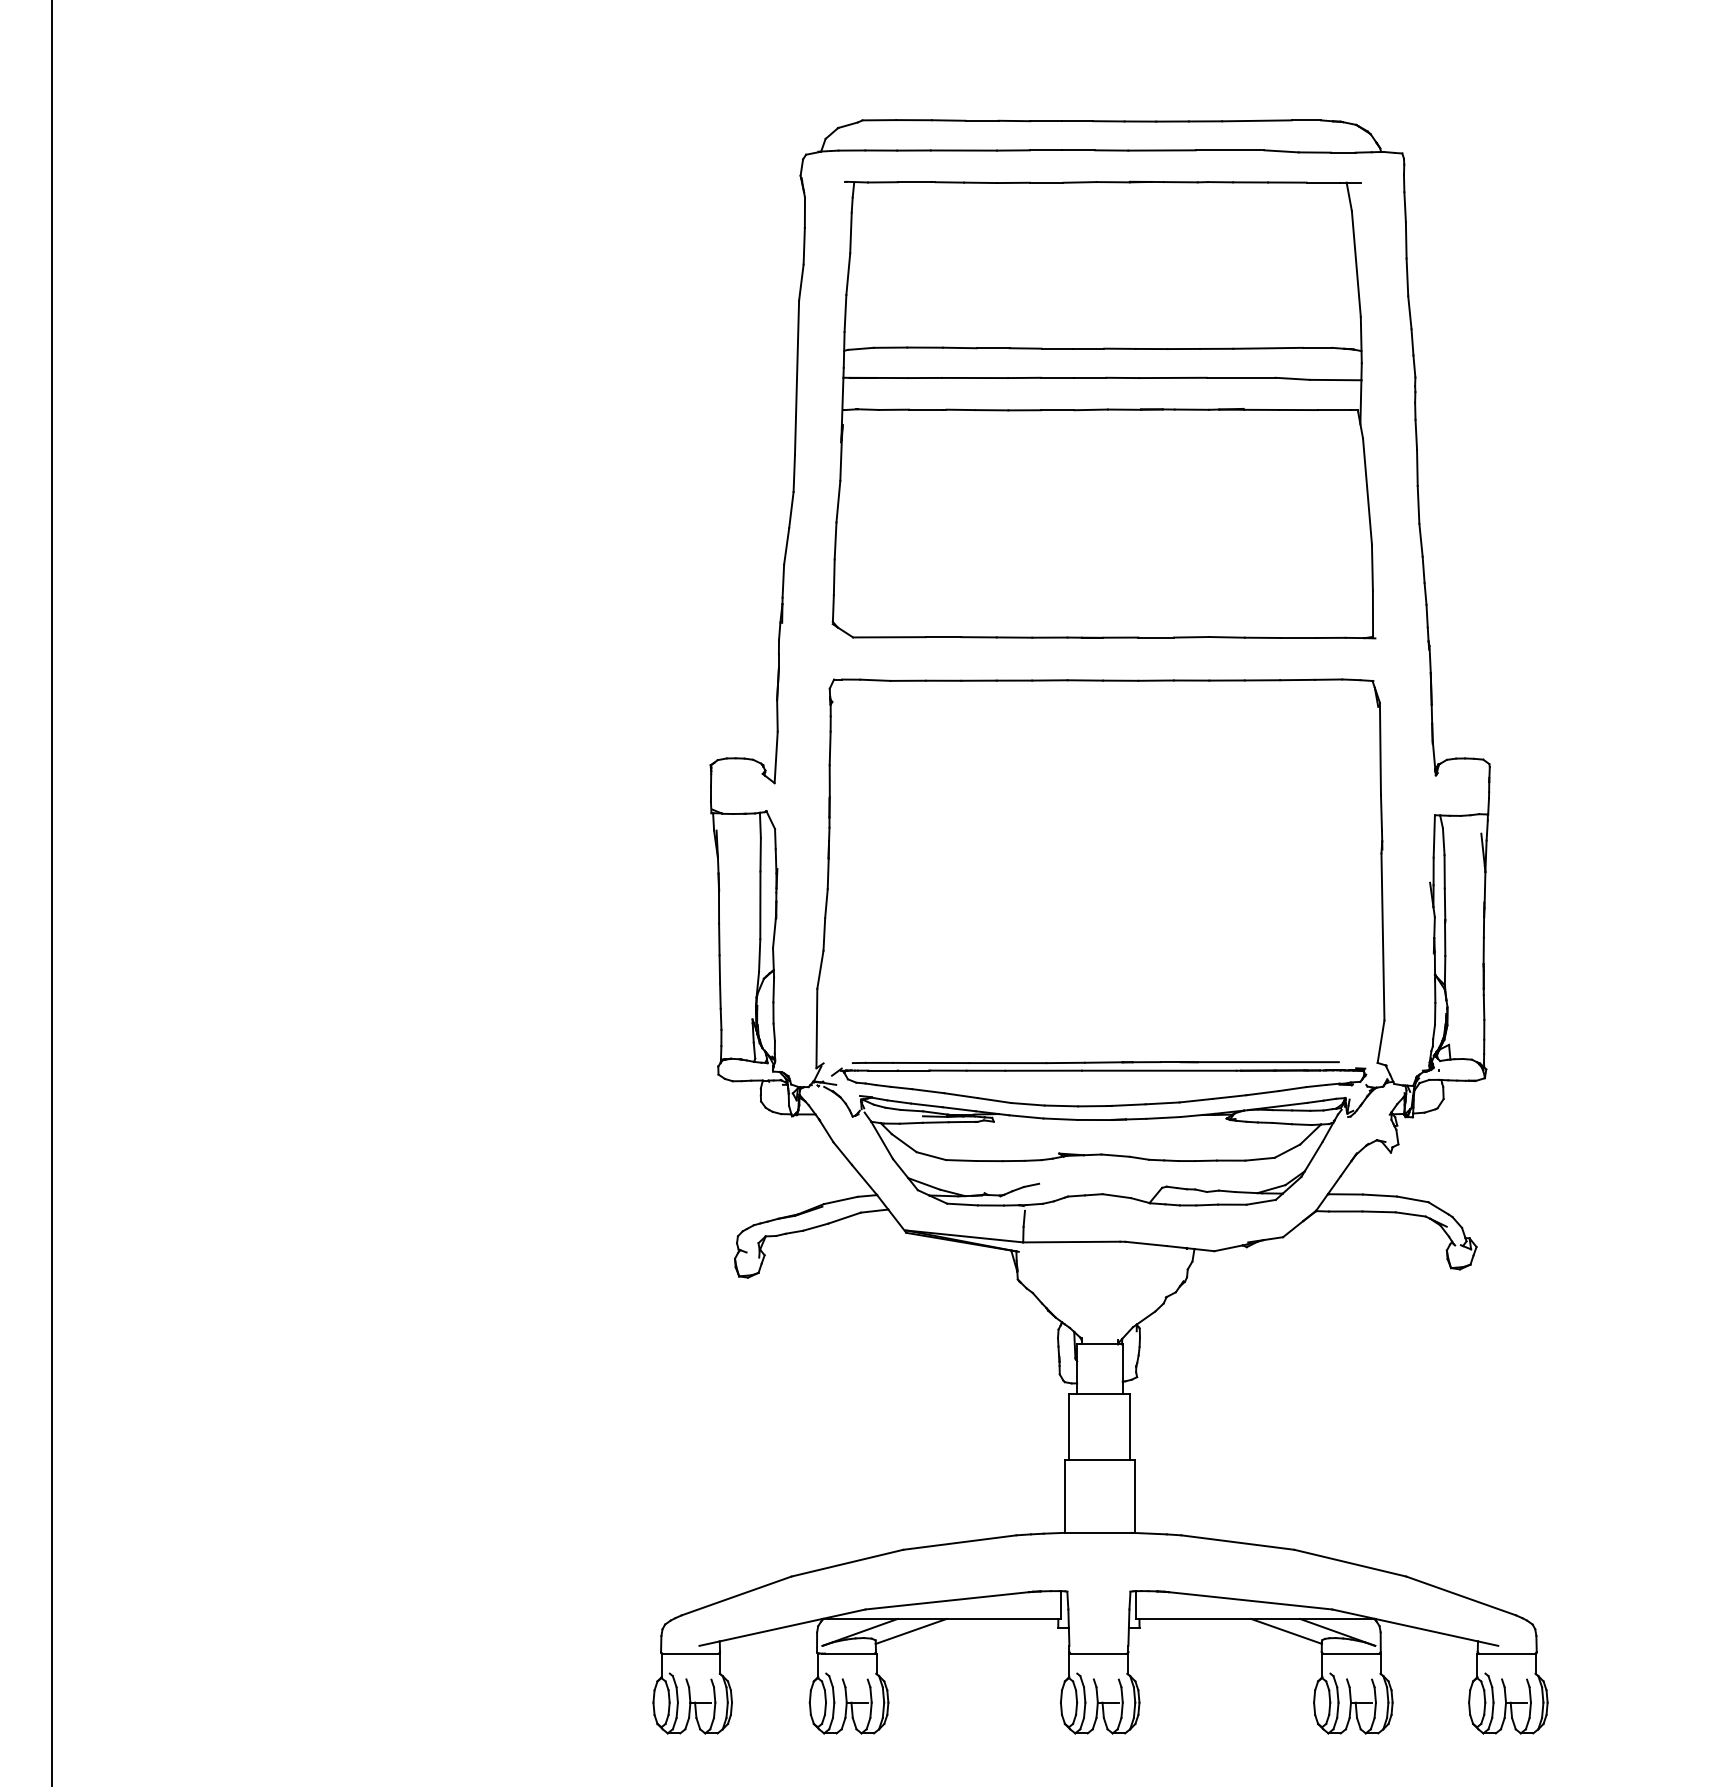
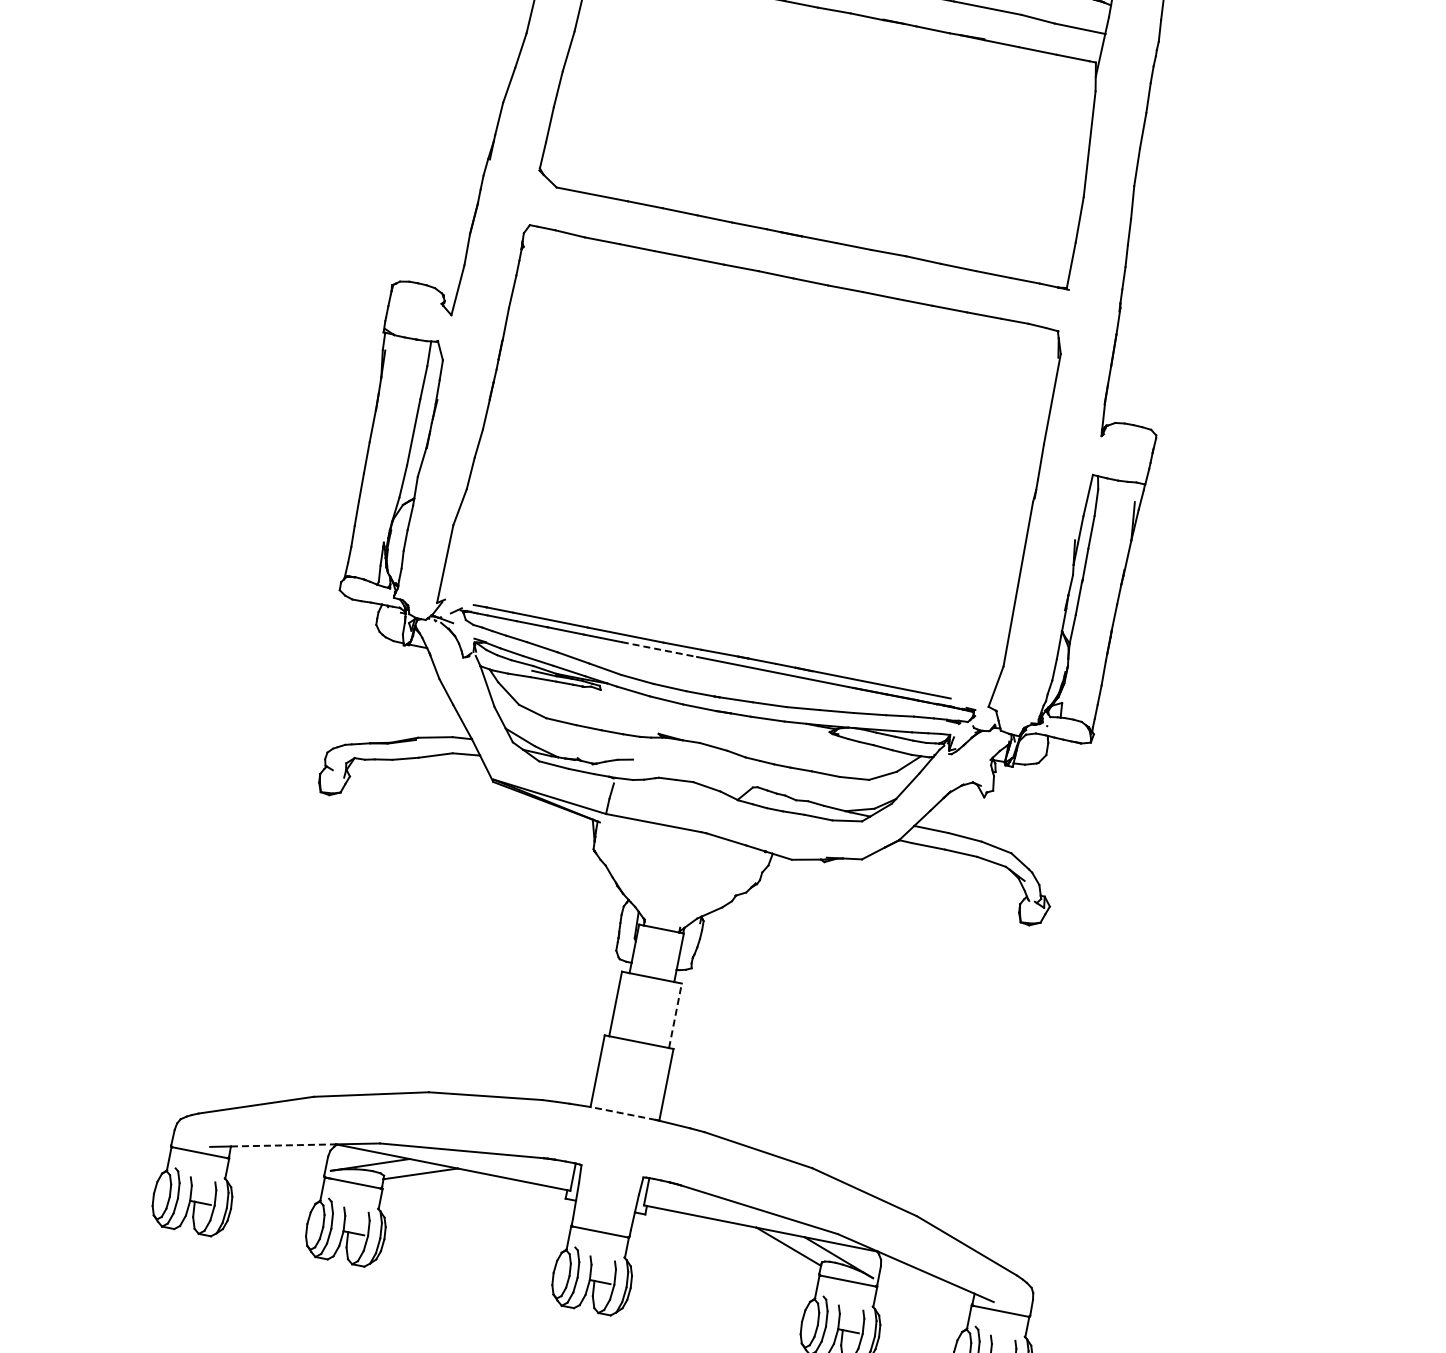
line: (1044, 1070) -> (660, 649), solid -> dashed
line: (1130, 1426) -> (675, 1015), solid -> dashed
line: (1097, 1532) -> (622, 1113), solid -> dashed
line: (771, 1630) -> (283, 1145), solid -> dashed

